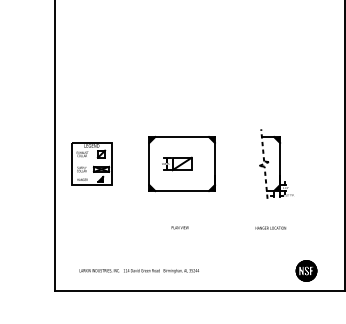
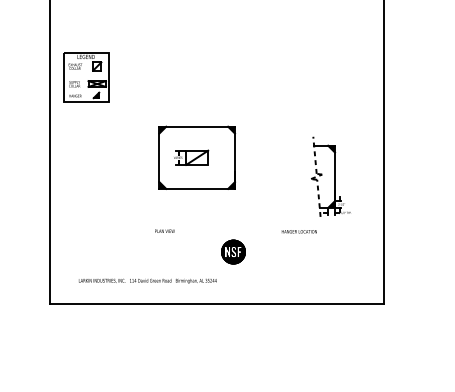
part: (92, 163) -> (86, 77), moved
part: (276, 163) -> (330, 176), moved
text: (179, 227) -> (164, 230), moved
part: (306, 270) -> (233, 251), moved

